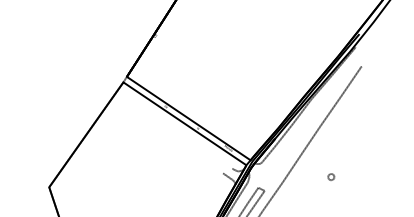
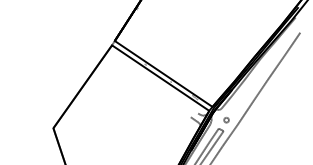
part: (331, 176) -> (226, 119), moved

